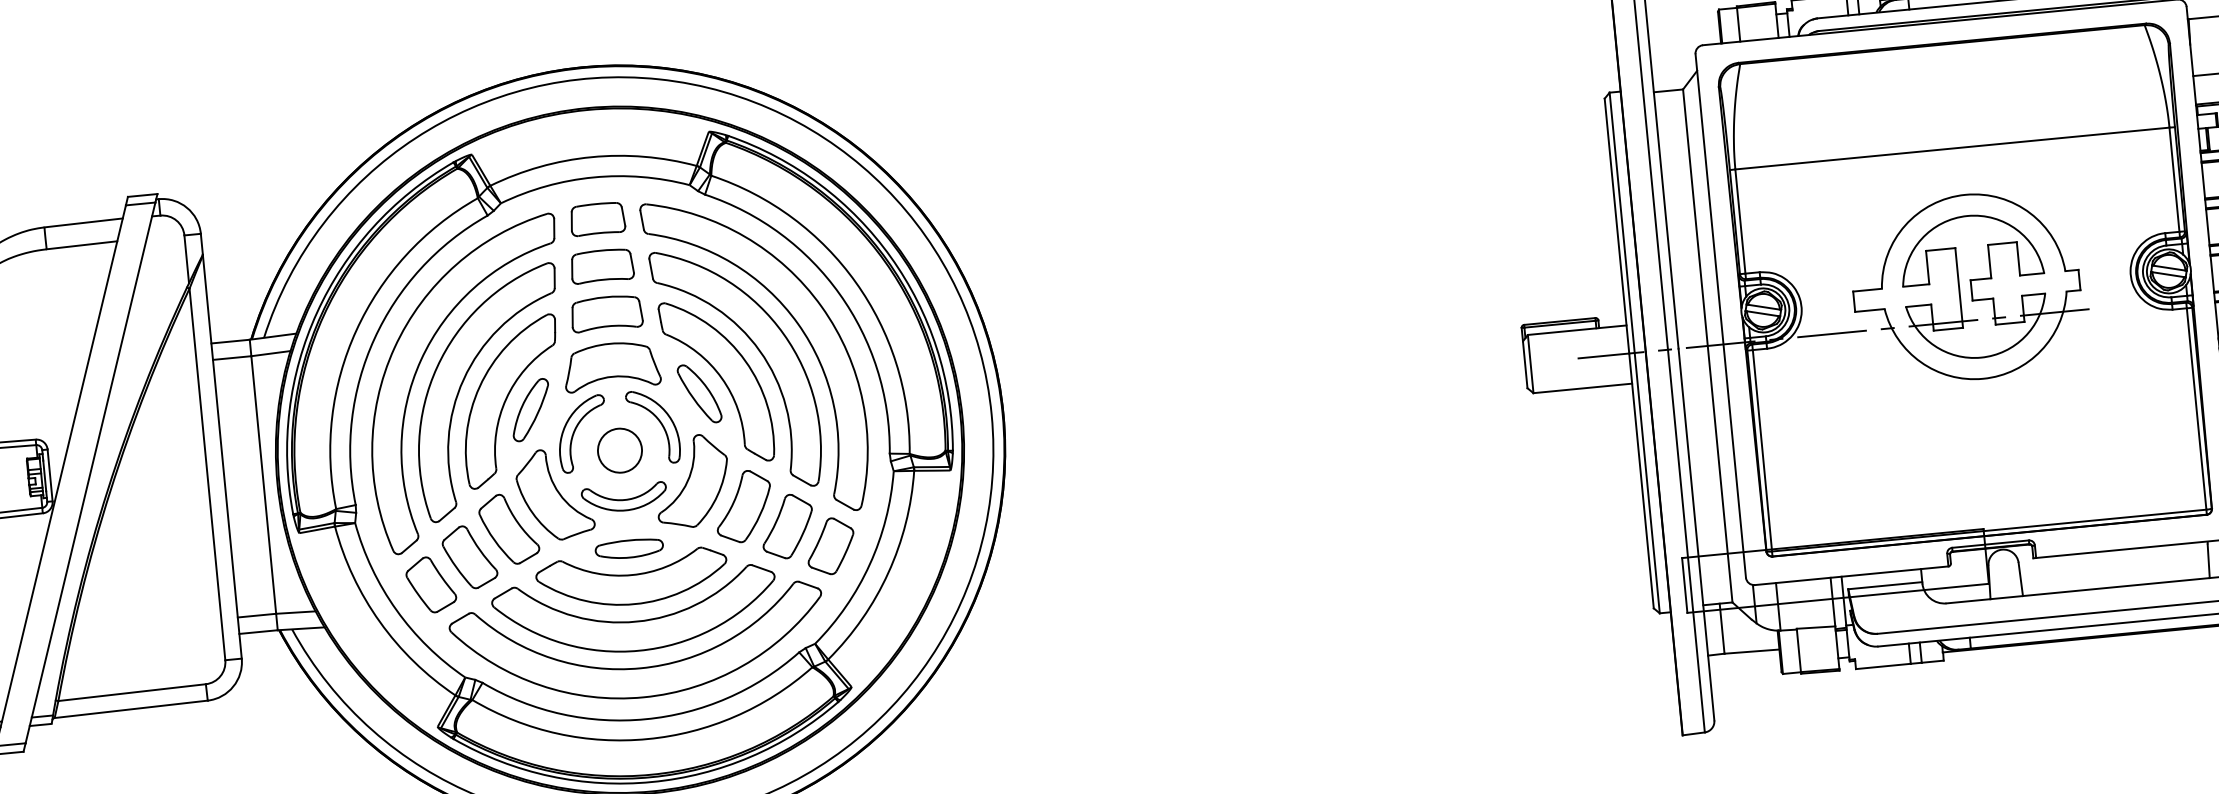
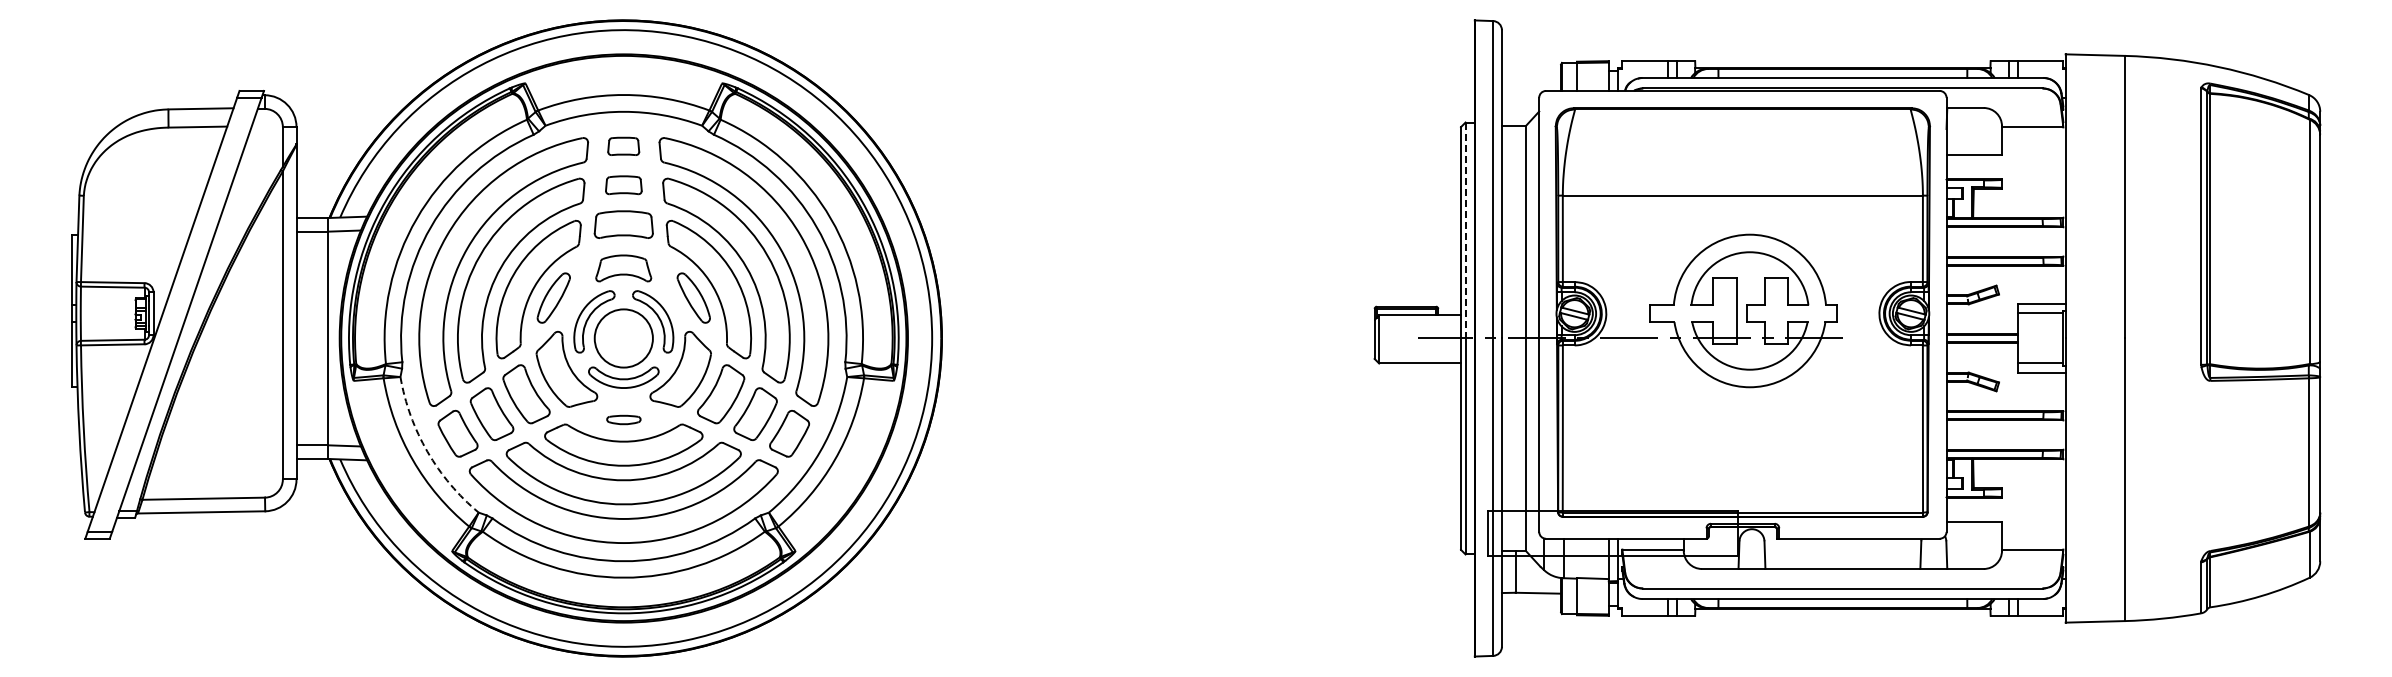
part: (597, 219) -> (623, 146), size x0.7
line: (1622, 222) -> (1465, 230), solid -> dashed
part: (601, 265) -> (623, 184), size x0.7
part: (611, 366) -> (623, 268), size x0.7
circle: (619, 450) -> (623, 338), size x1.6
part: (628, 548) -> (623, 419), size x0.6
arc: (396, 609) -> (427, 451), solid -> dashed

